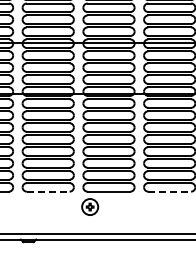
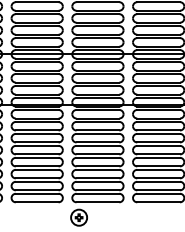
line: (48, 191) -> (37, 202), dashed -> solid
line: (170, 191) -> (159, 202), dashed -> solid

